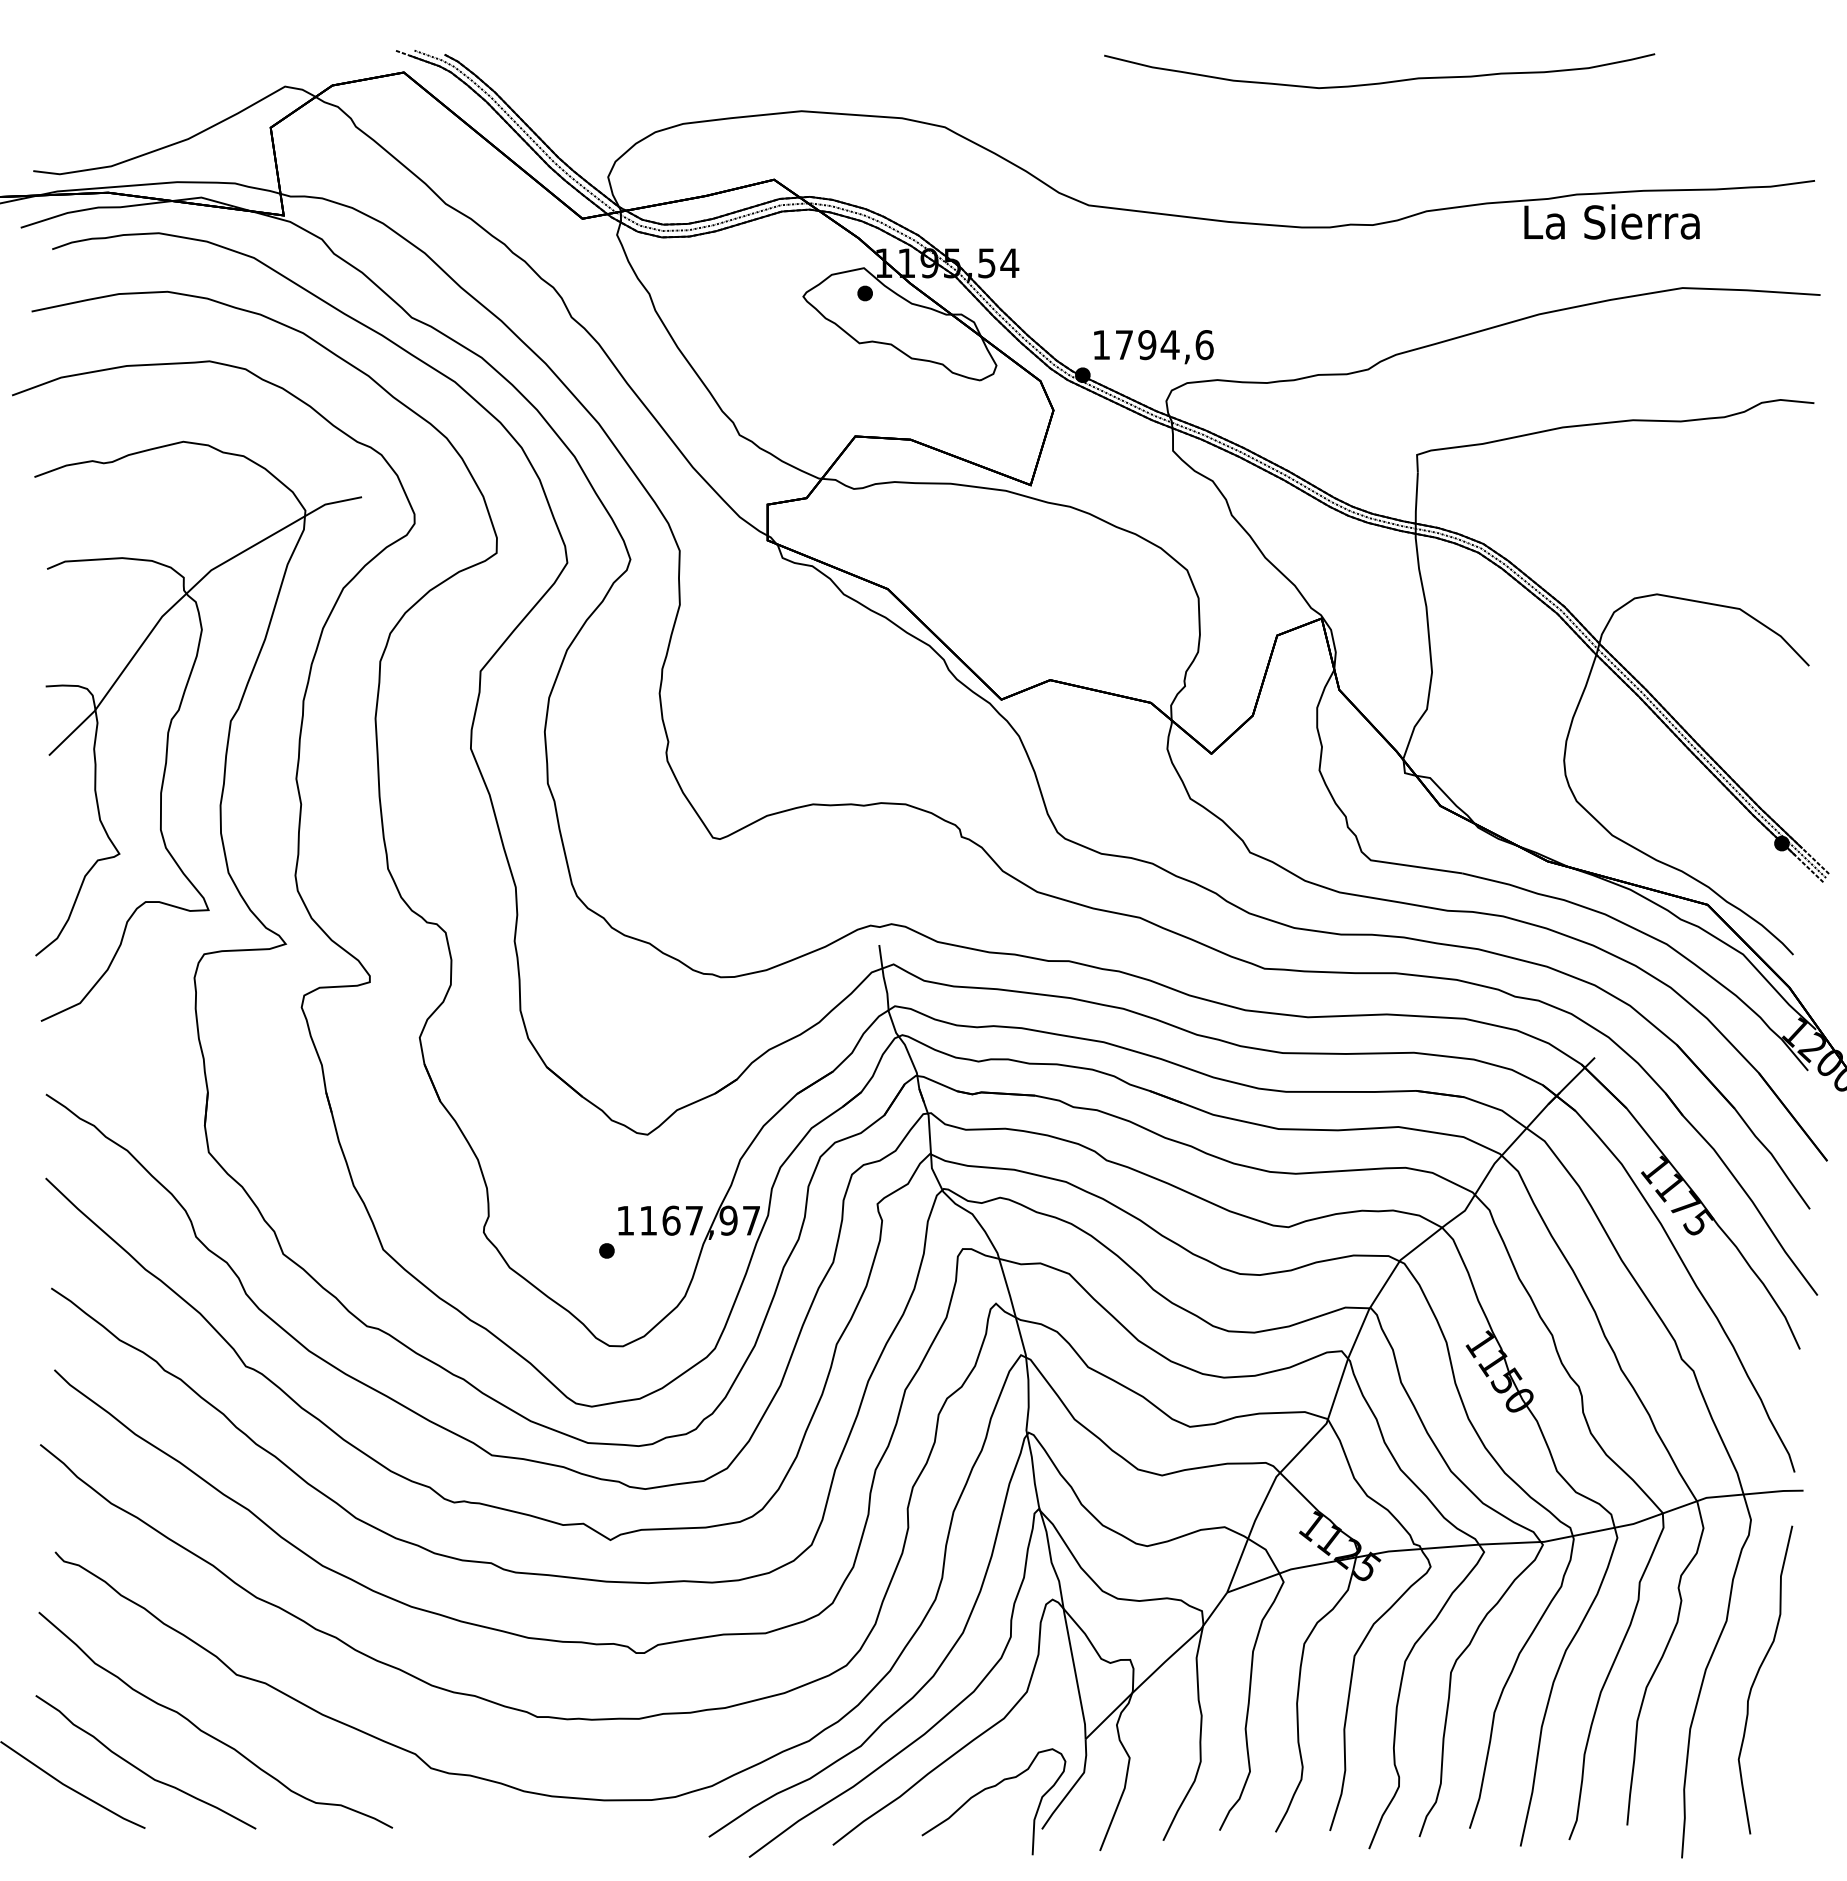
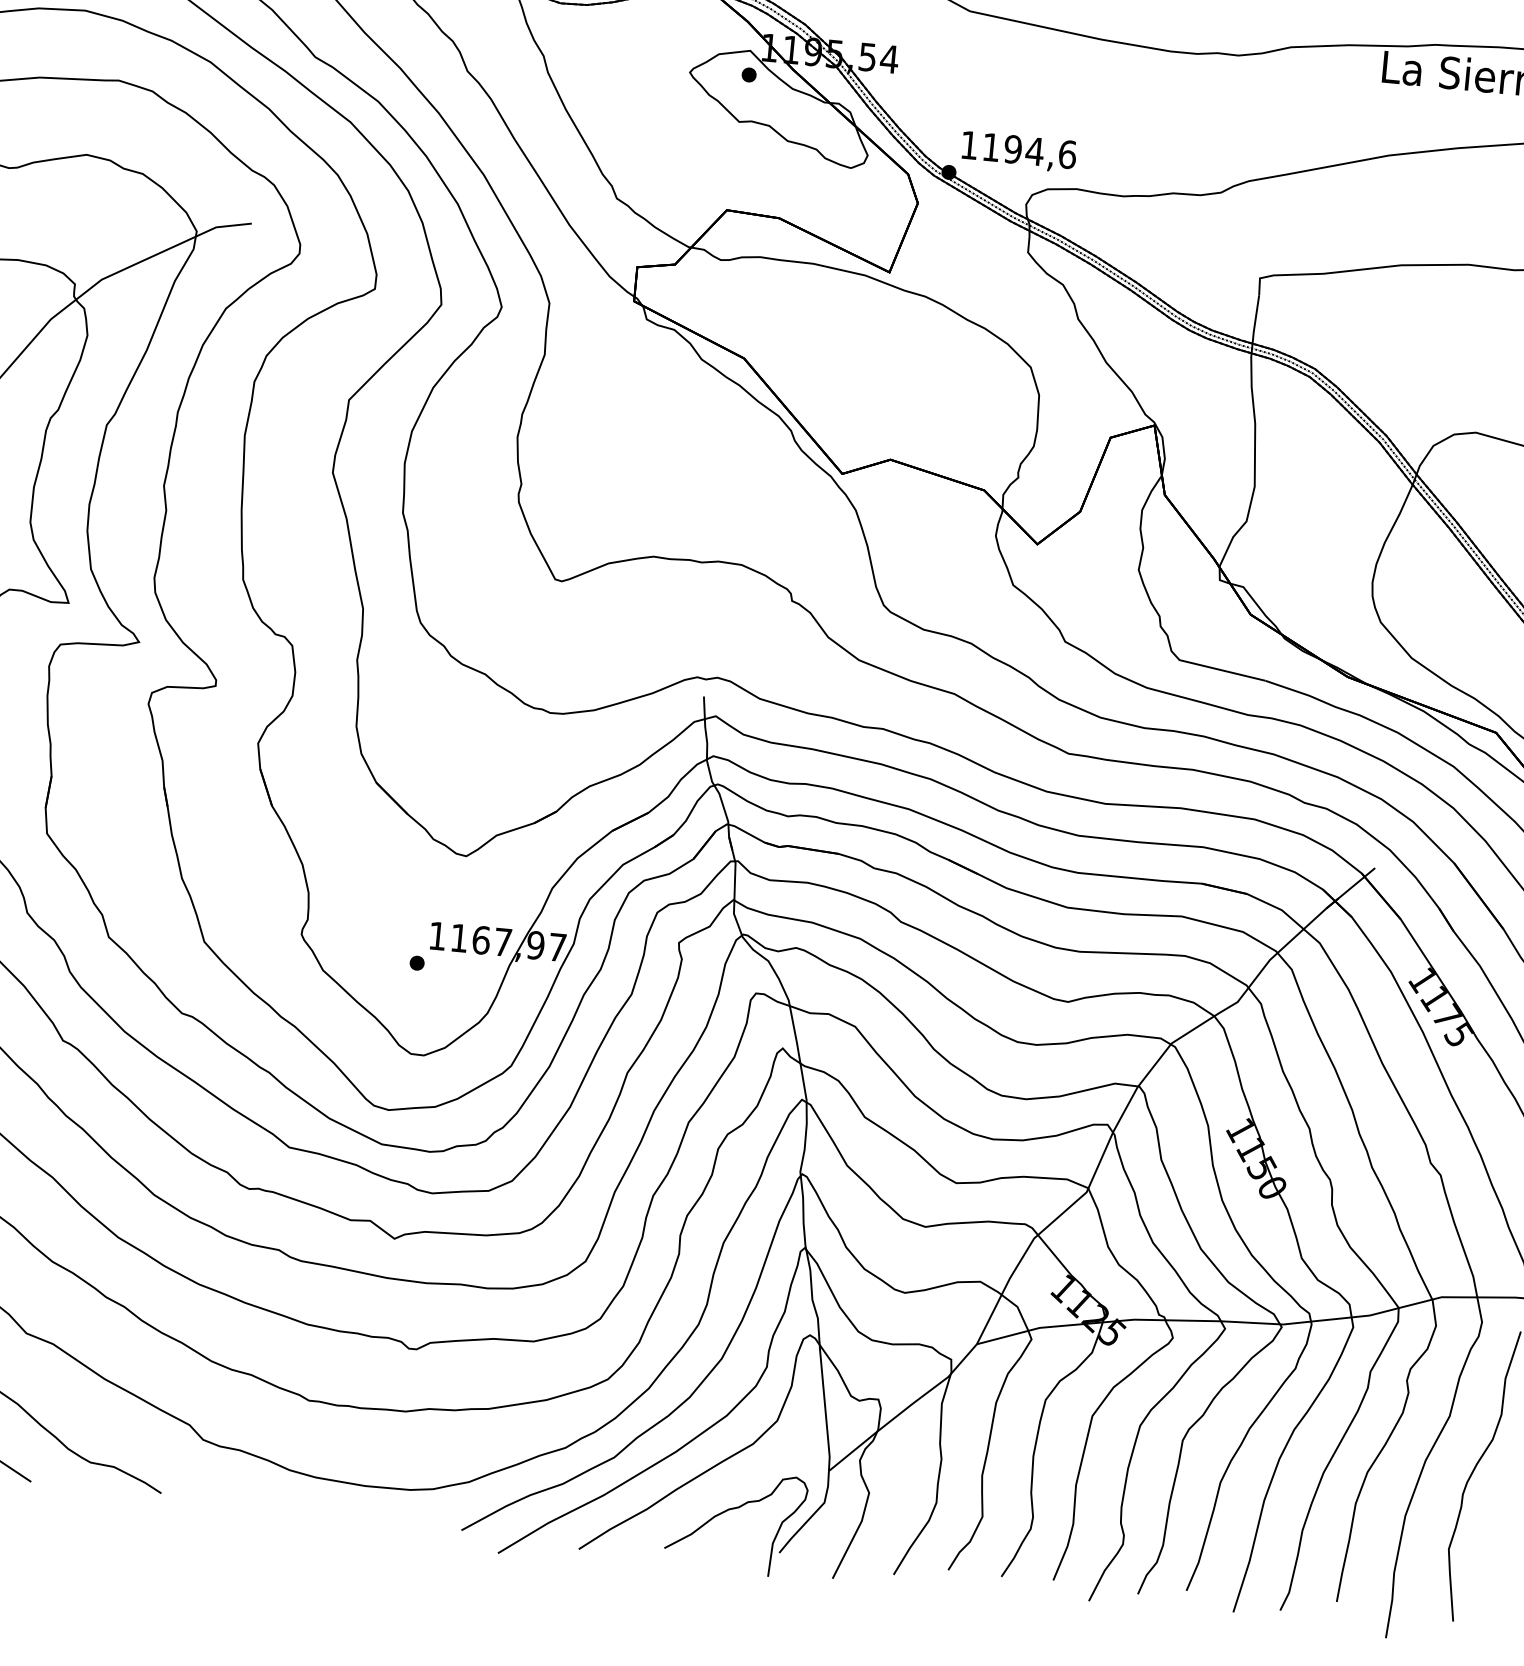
text: (1124, 344) -> (991, 146), 1794,6 -> 1194,6

